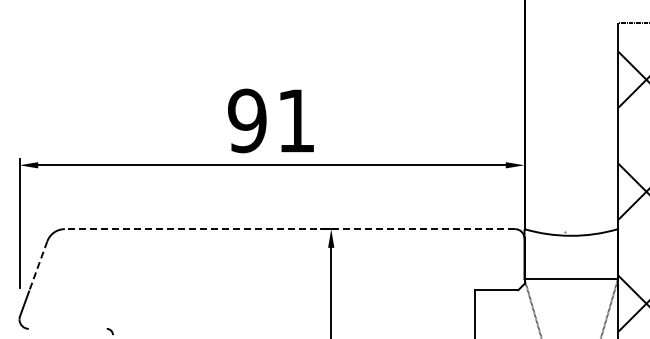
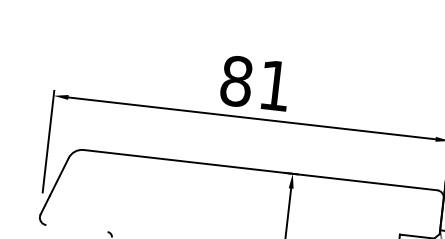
text: (247, 120) -> (236, 81), 91 -> 81
line: (289, 229) -> (260, 170), dashed -> solid
line: (38, 266) -> (59, 176), dashed -> solid

